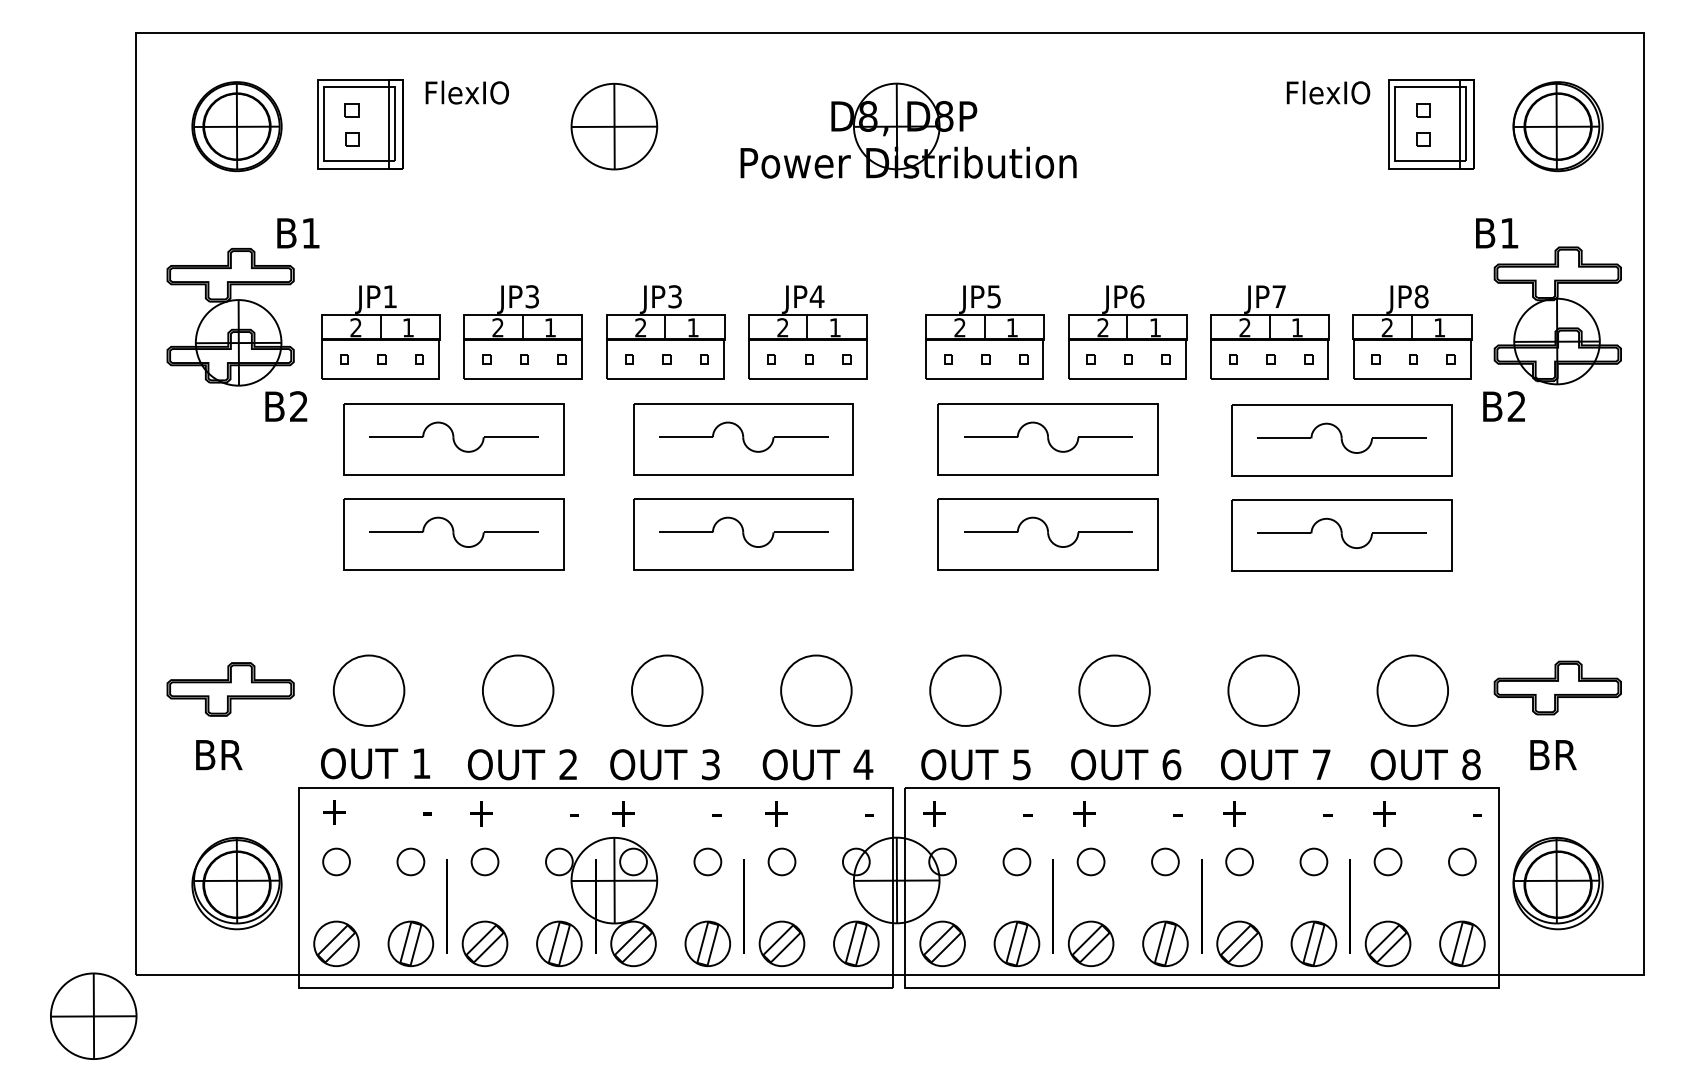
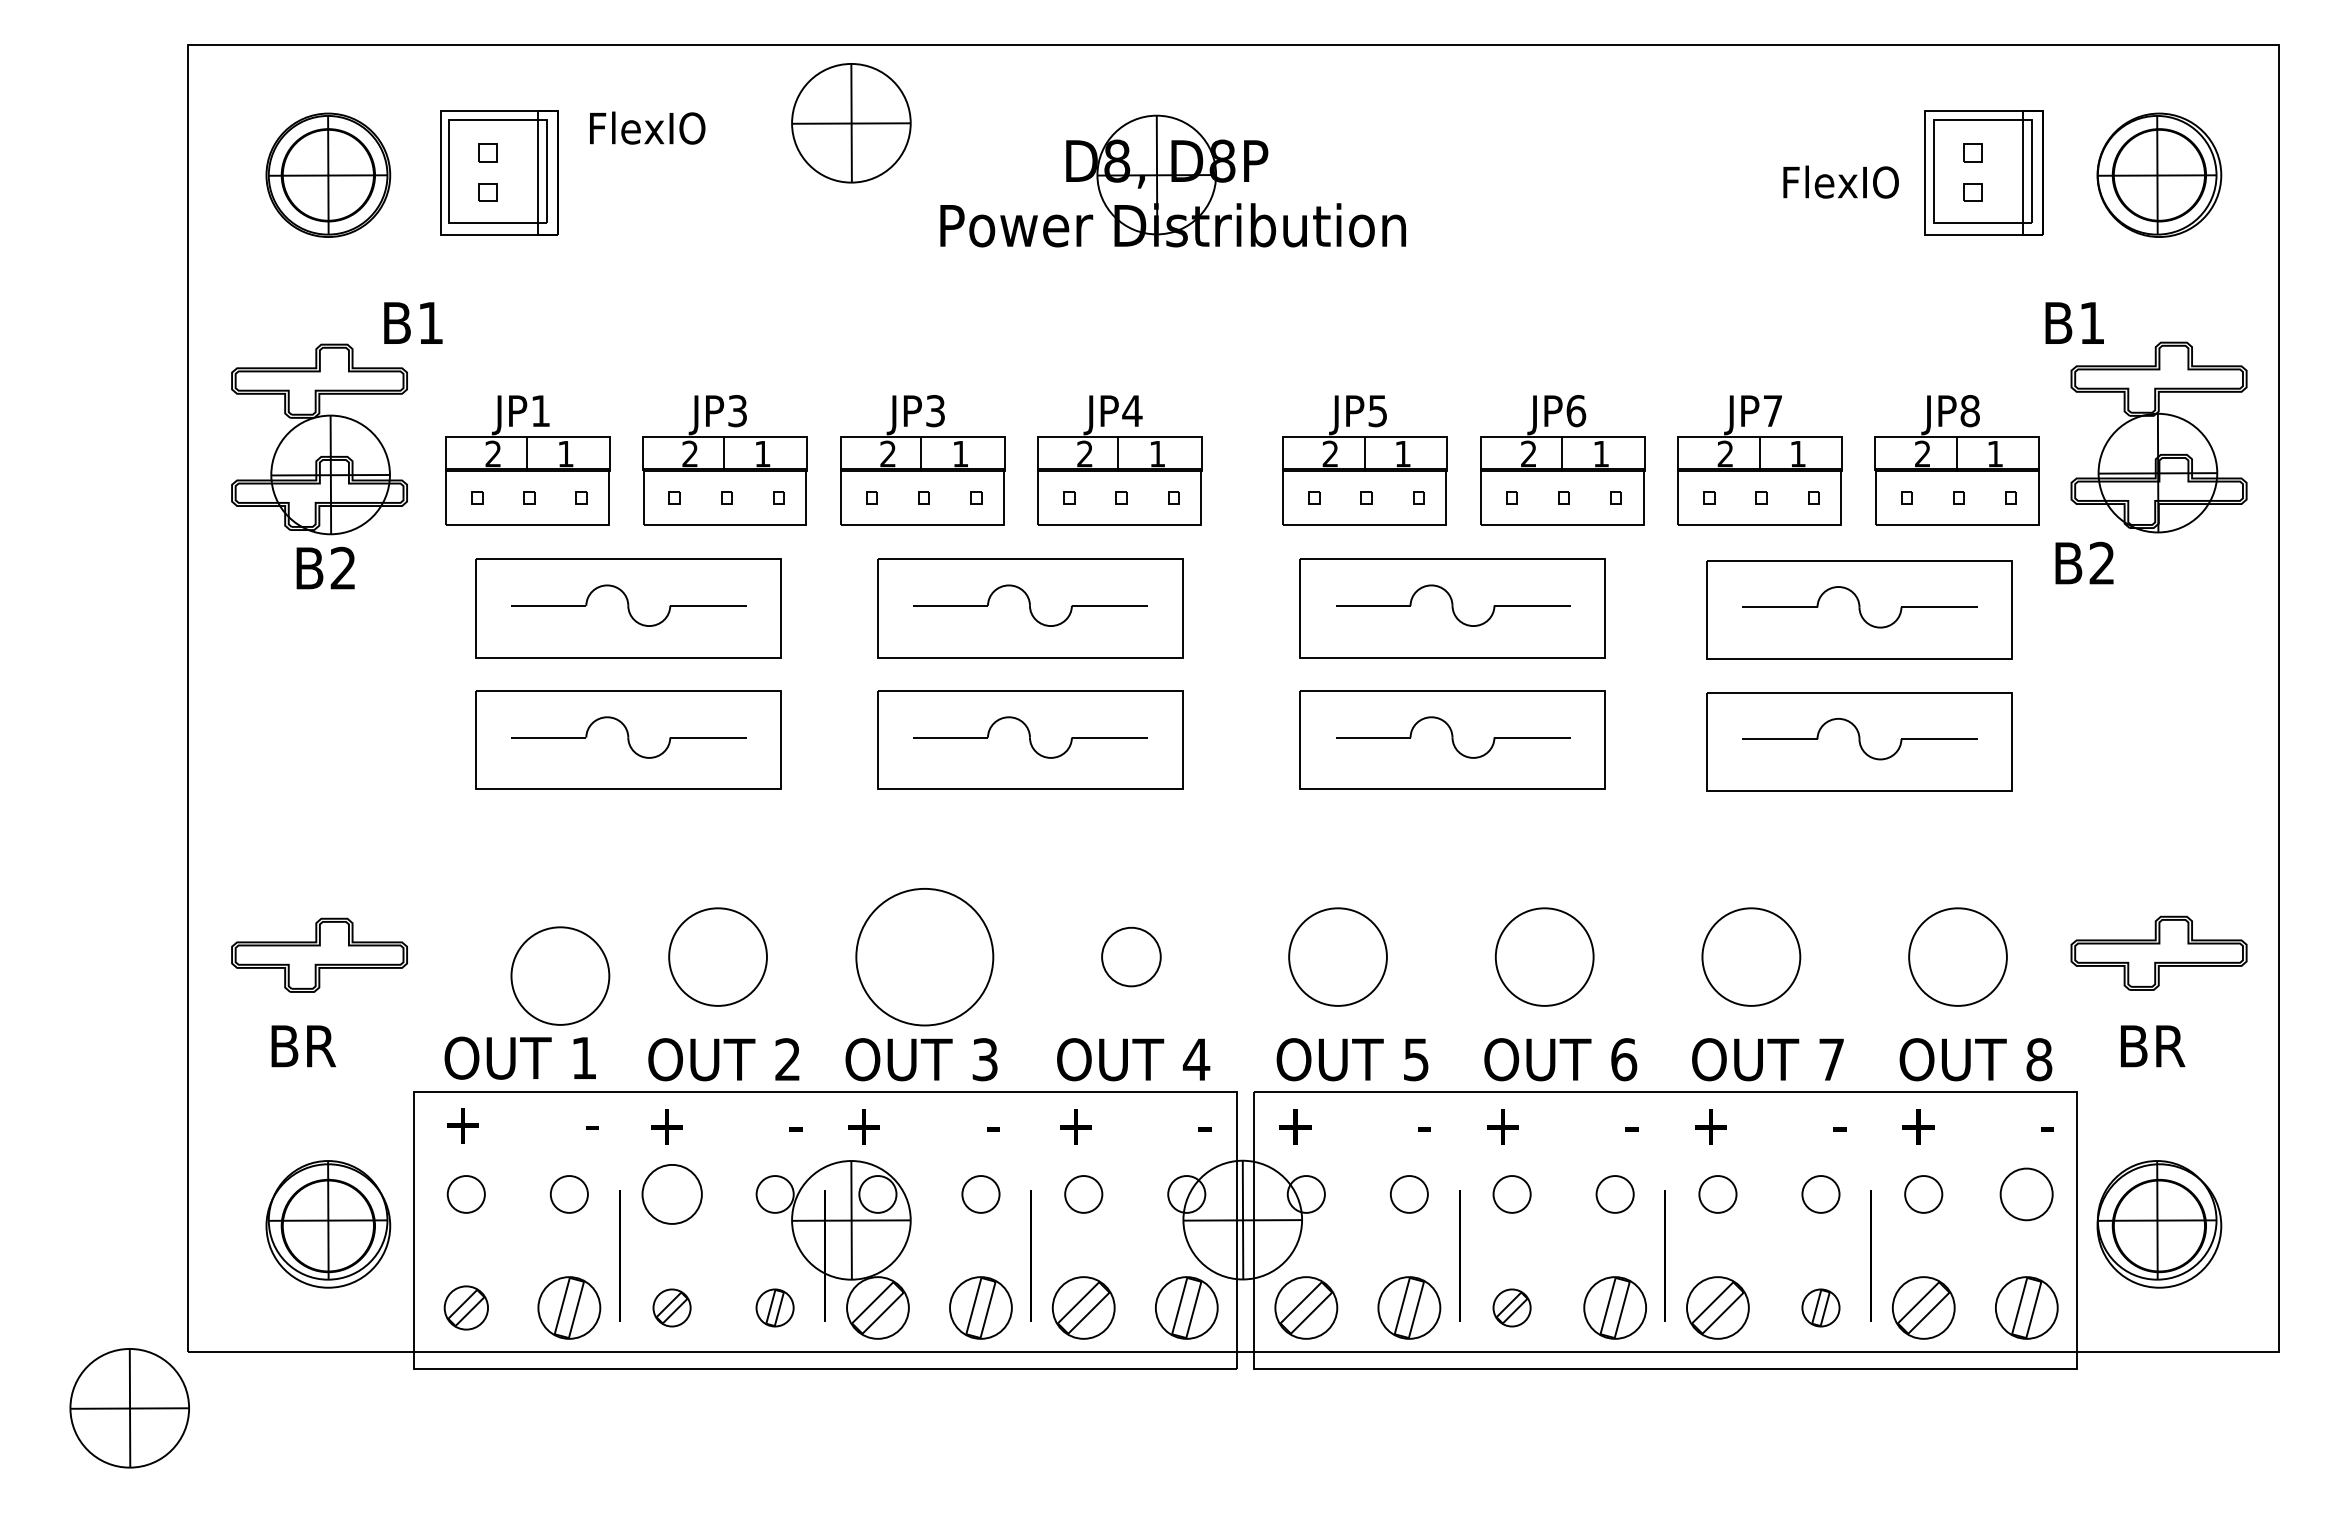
text: (1328, 92) -> (1840, 181), moved
part: (614, 126) -> (851, 123), moved
part: (908, 130) -> (1172, 180), moved
text: (286, 406) -> (325, 567), moved
part: (369, 690) -> (560, 975), moved
part: (667, 690) -> (924, 956), size x1.4
part: (816, 690) -> (1131, 956), size x0.6
part: (484, 862) -> (671, 1194), size x1.6
part: (1462, 862) -> (2026, 1194), size x1.4
part: (336, 943) -> (466, 1307), size x0.7
part: (484, 943) -> (671, 1307), size x0.6
part: (558, 943) -> (774, 1307), size x0.6
part: (1090, 943) -> (1511, 1307), size x0.6
part: (1313, 943) -> (1820, 1307), size x0.6

